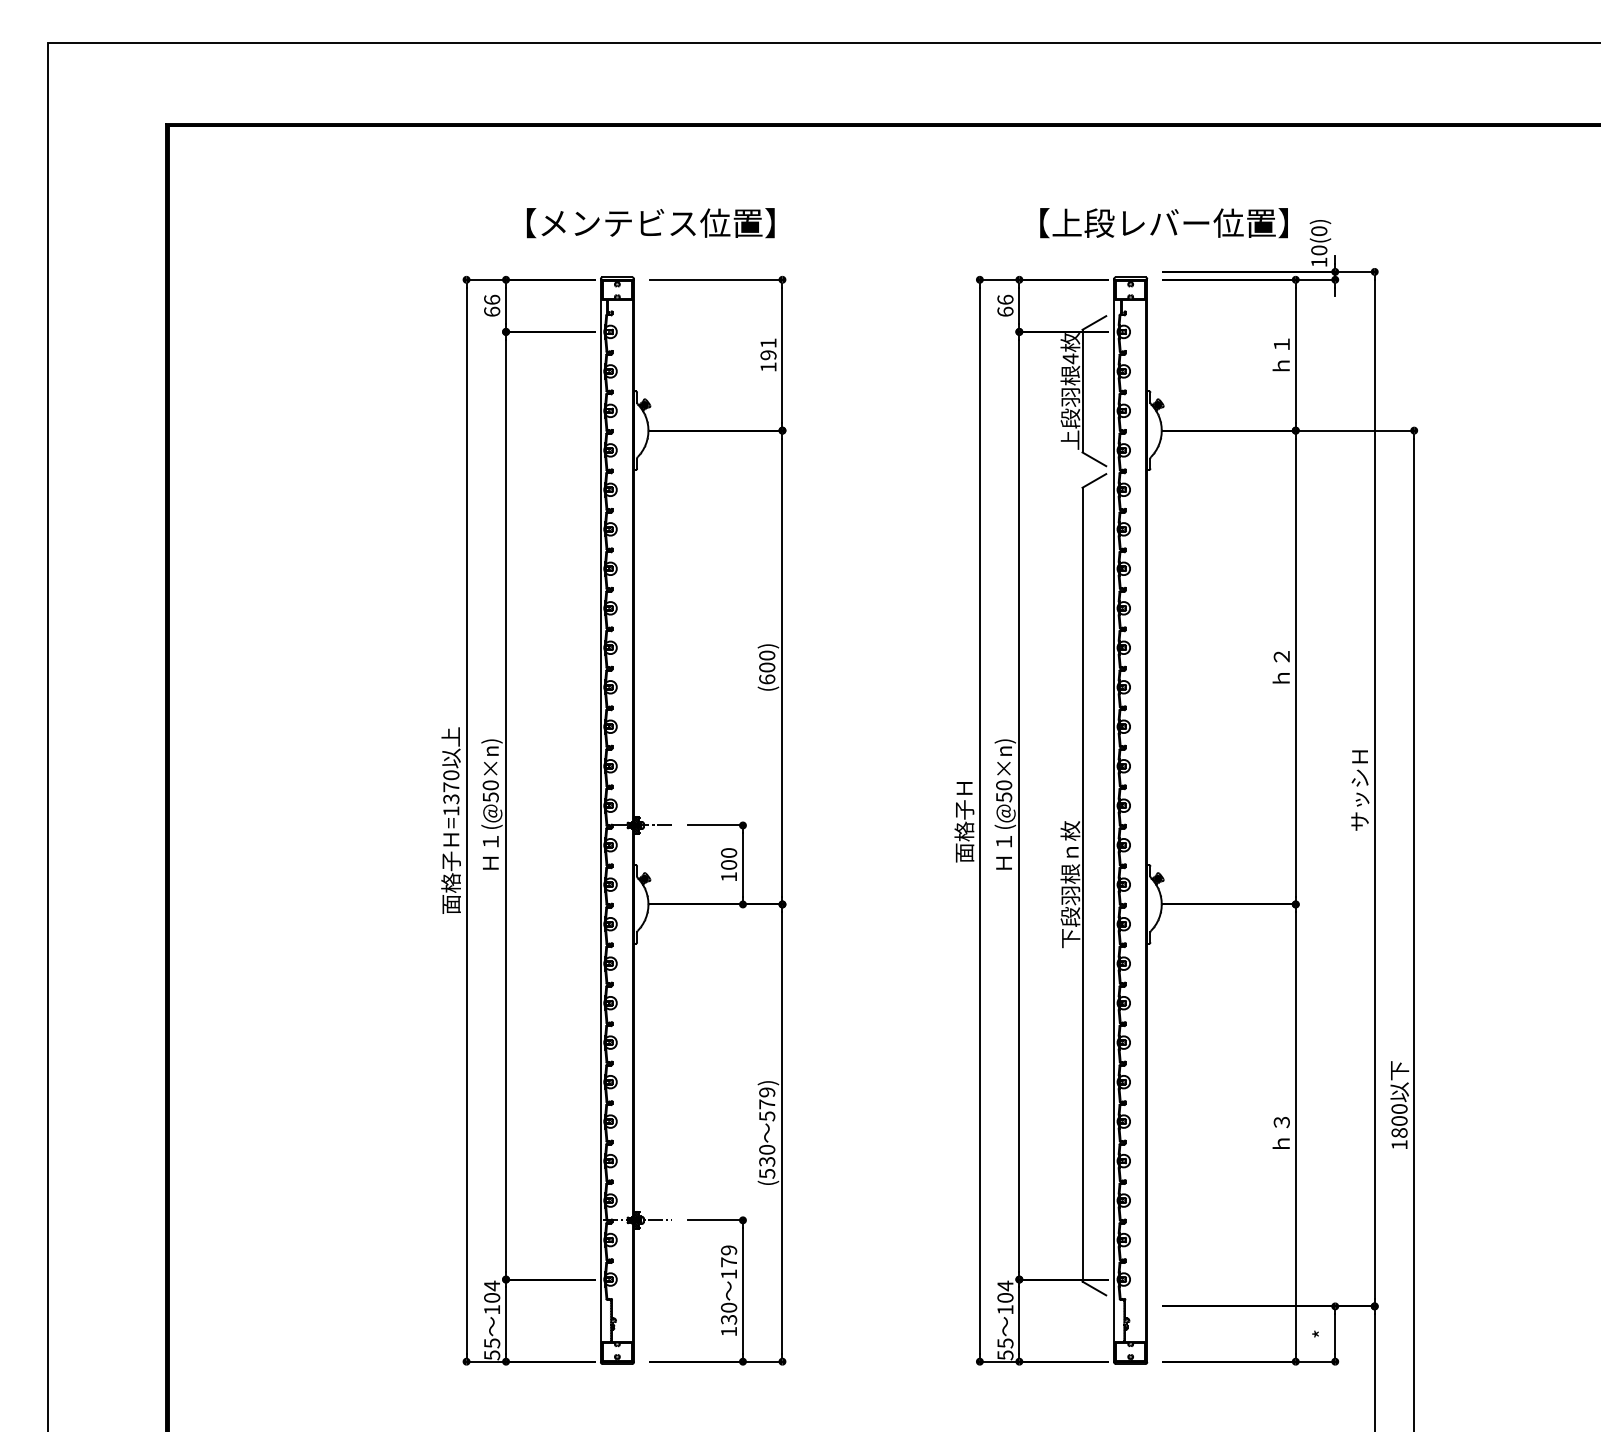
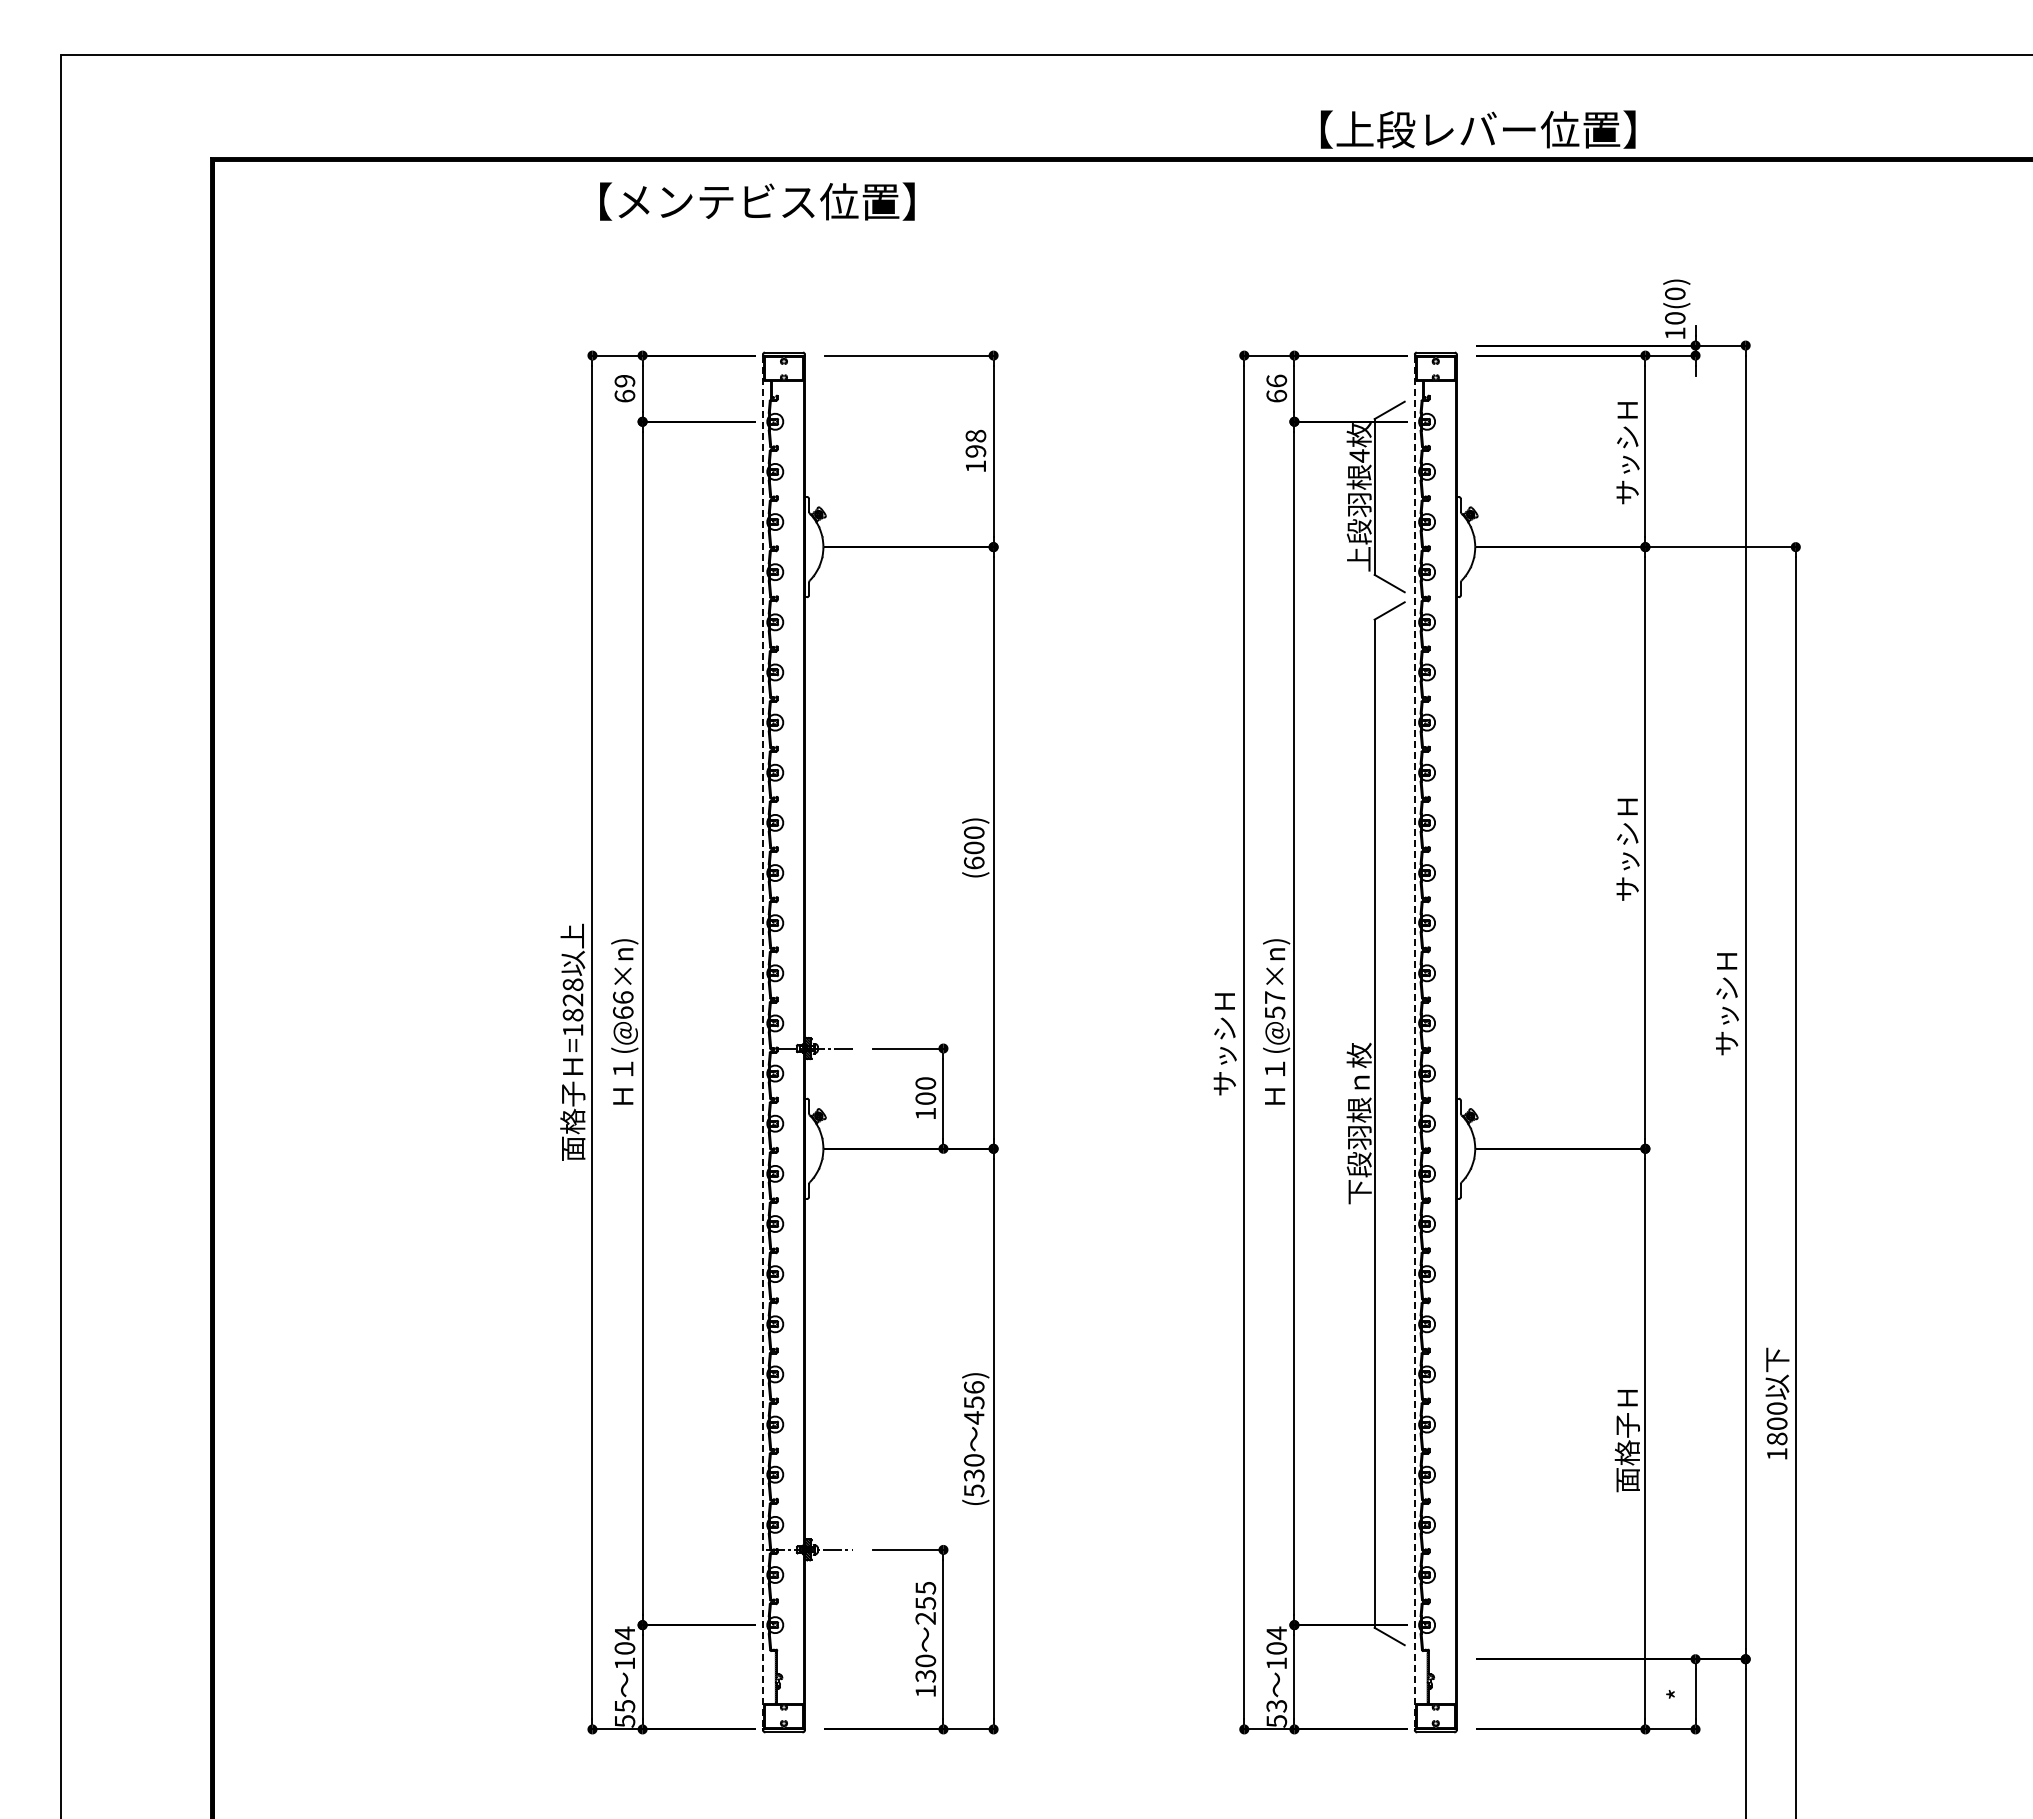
text: (650, 223) -> (757, 201), moved
text: (1163, 223) -> (1477, 129), moved
text: (491, 299) -> (624, 380), 66 -> 69
text: (768, 342) -> (975, 435), 191 -> 198
text: (1281, 356) -> (1627, 453), ｈ１ -> サッシＨ
text: (1281, 668) -> (1627, 849), ｈ２ -> サッシＨ
text: (1003, 785) -> (1274, 997), (@50×n) -> (@57×n)
text: (450, 786) -> (572, 999), =1370 -> =1828
text: (491, 791) -> (623, 1005), (@50×n) -> (@66×n)
line: (600, 820) -> (762, 1042), solid -> dashed
line: (1113, 820) -> (1414, 1042), solid -> dashed
text: (964, 830) -> (1224, 1055), 面格子Ｈ -> サッシＨ
text: (767, 1104) -> (974, 1402), 579) -> 456)
text: (1280, 1134) -> (1626, 1441), ｈ３ -> 面格子Ｈ
text: (728, 1262) -> (925, 1603), 179 -> 255
text: (1005, 1342) -> (1276, 1705), 55 -> 53

